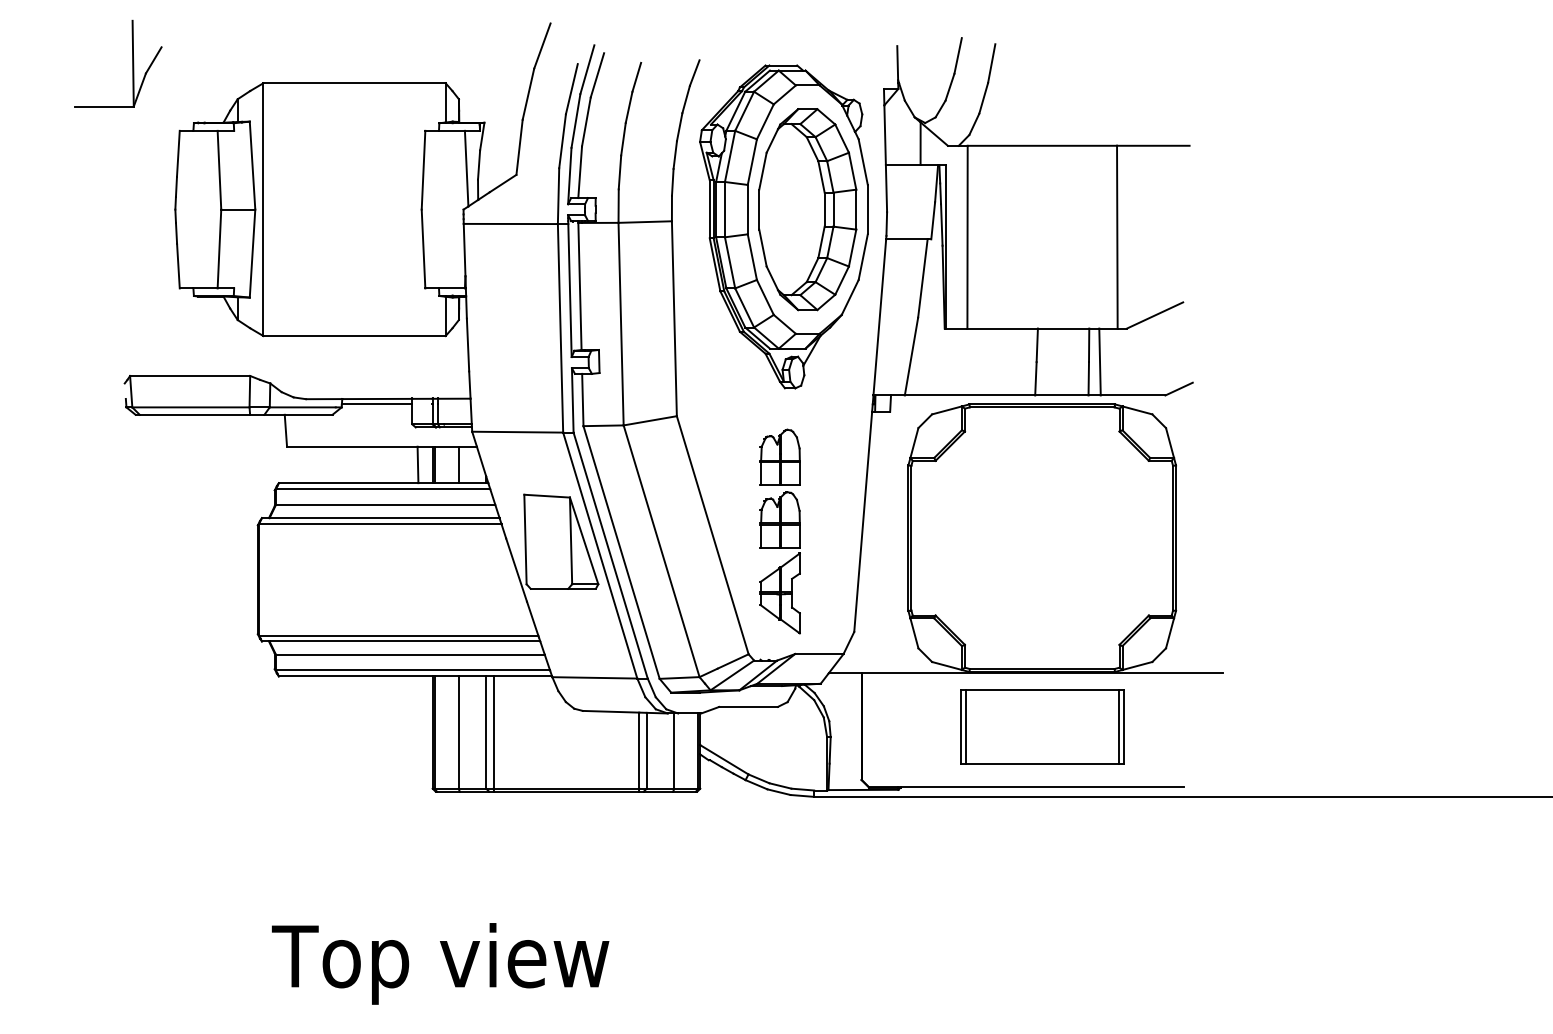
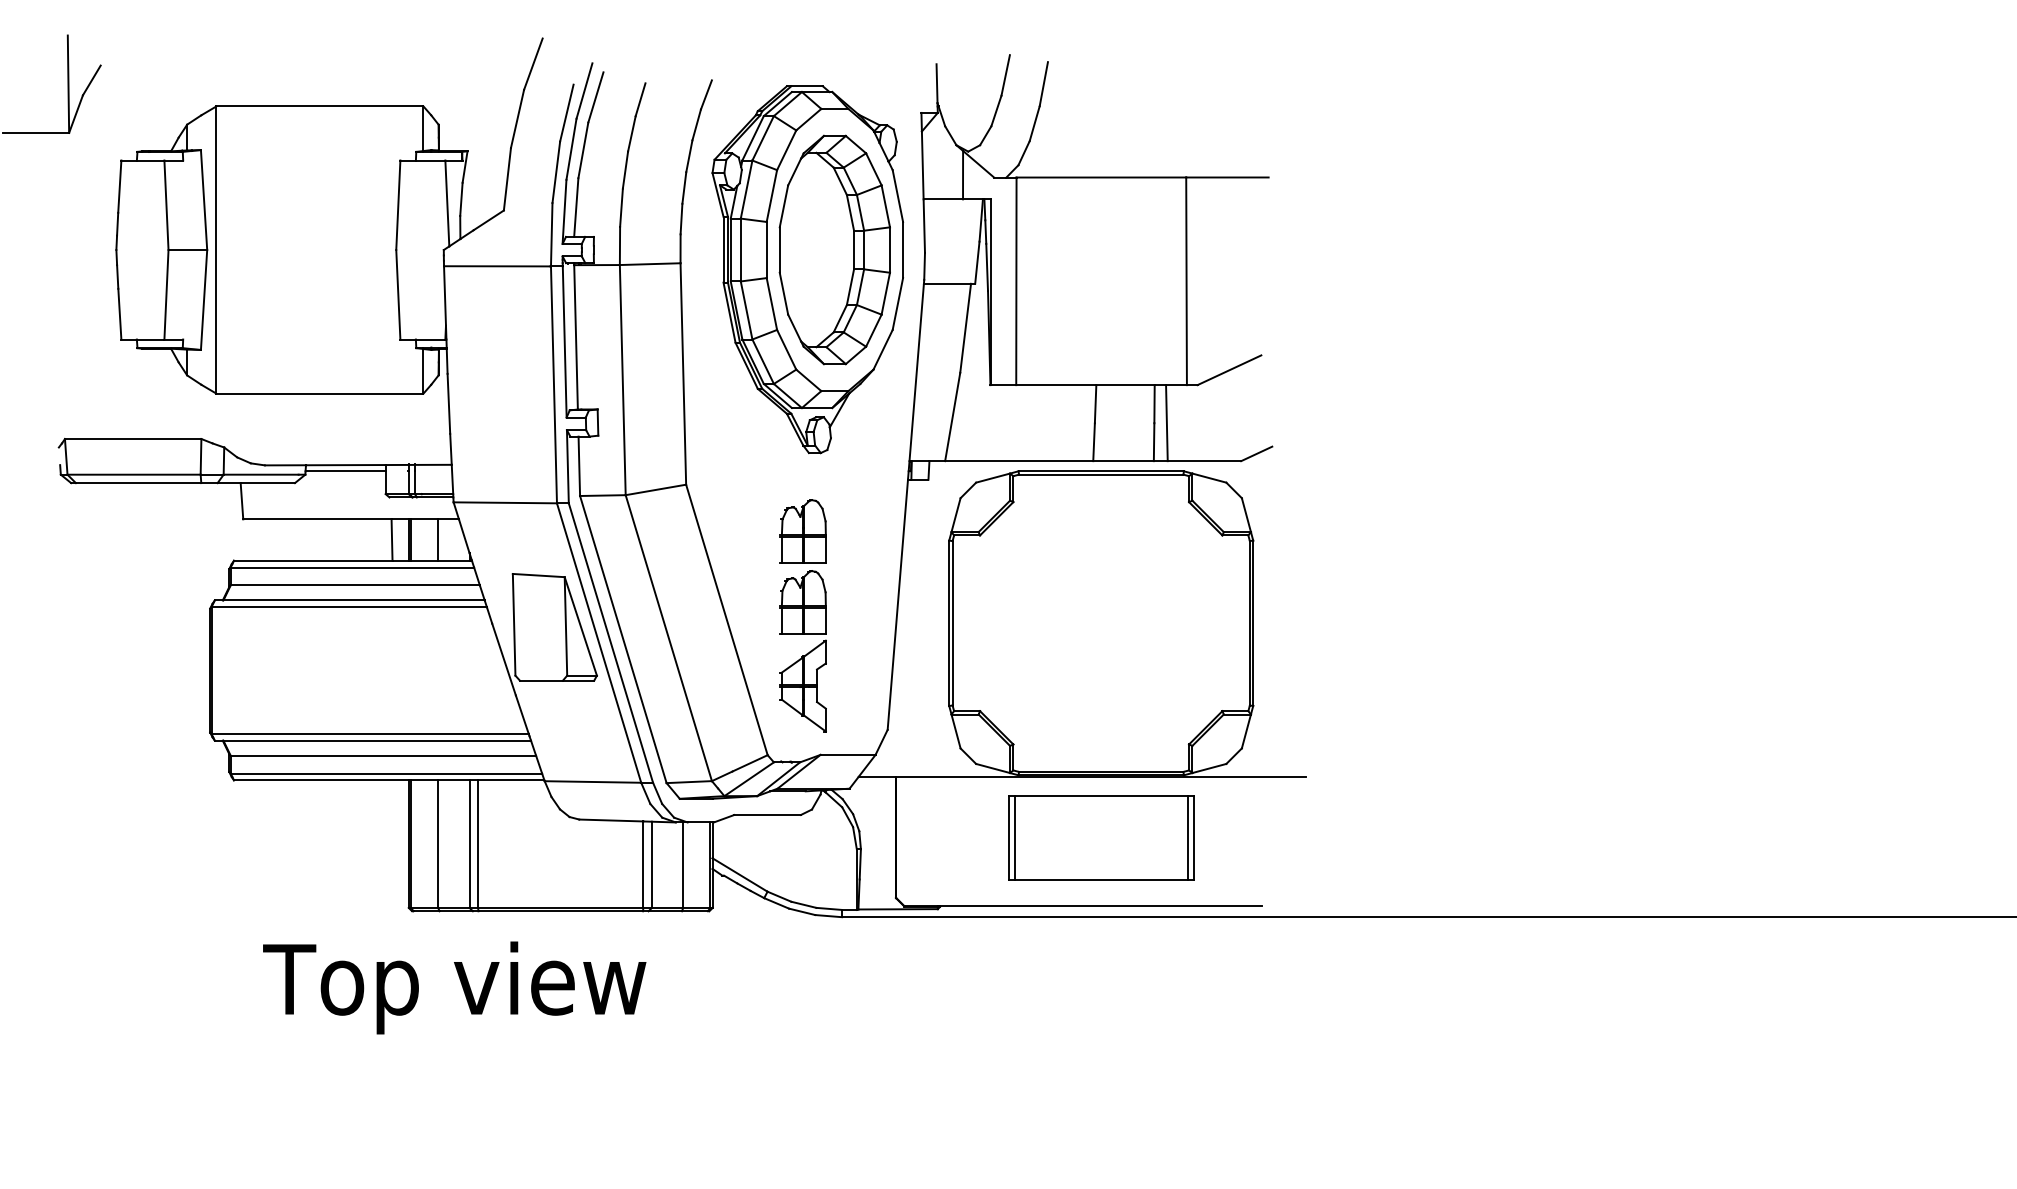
text: (440, 963) -> (454, 987), moved

